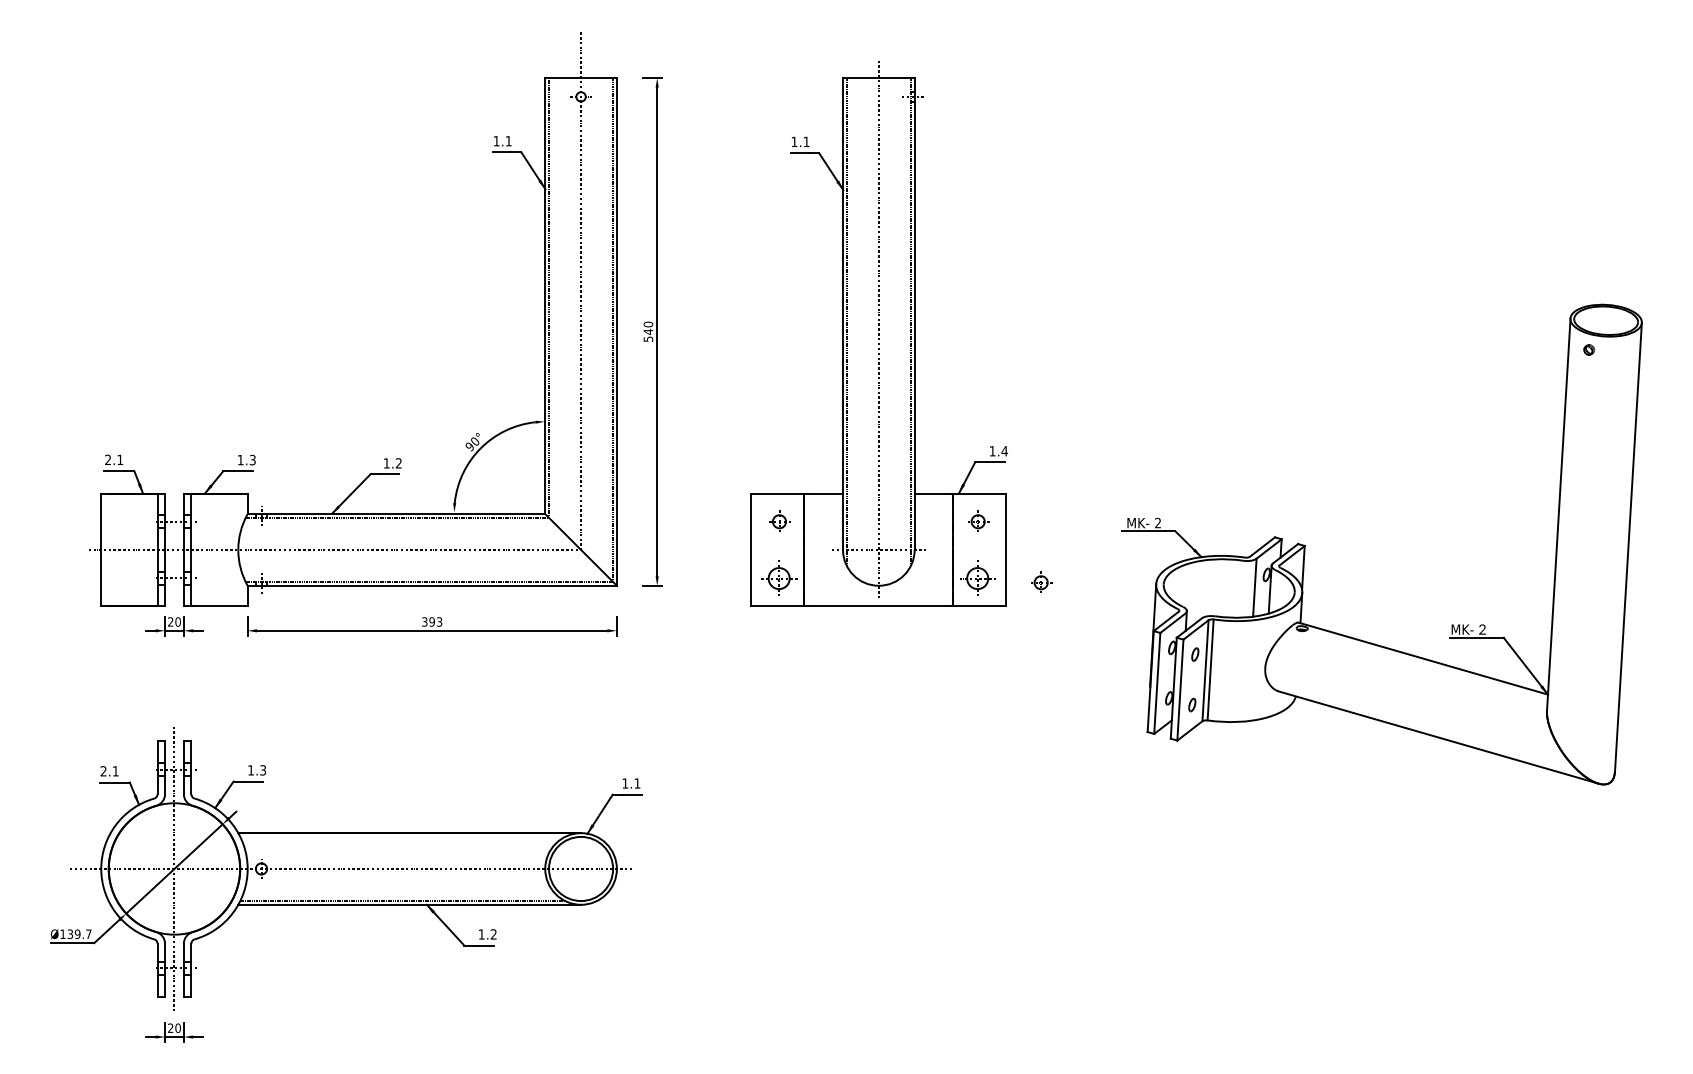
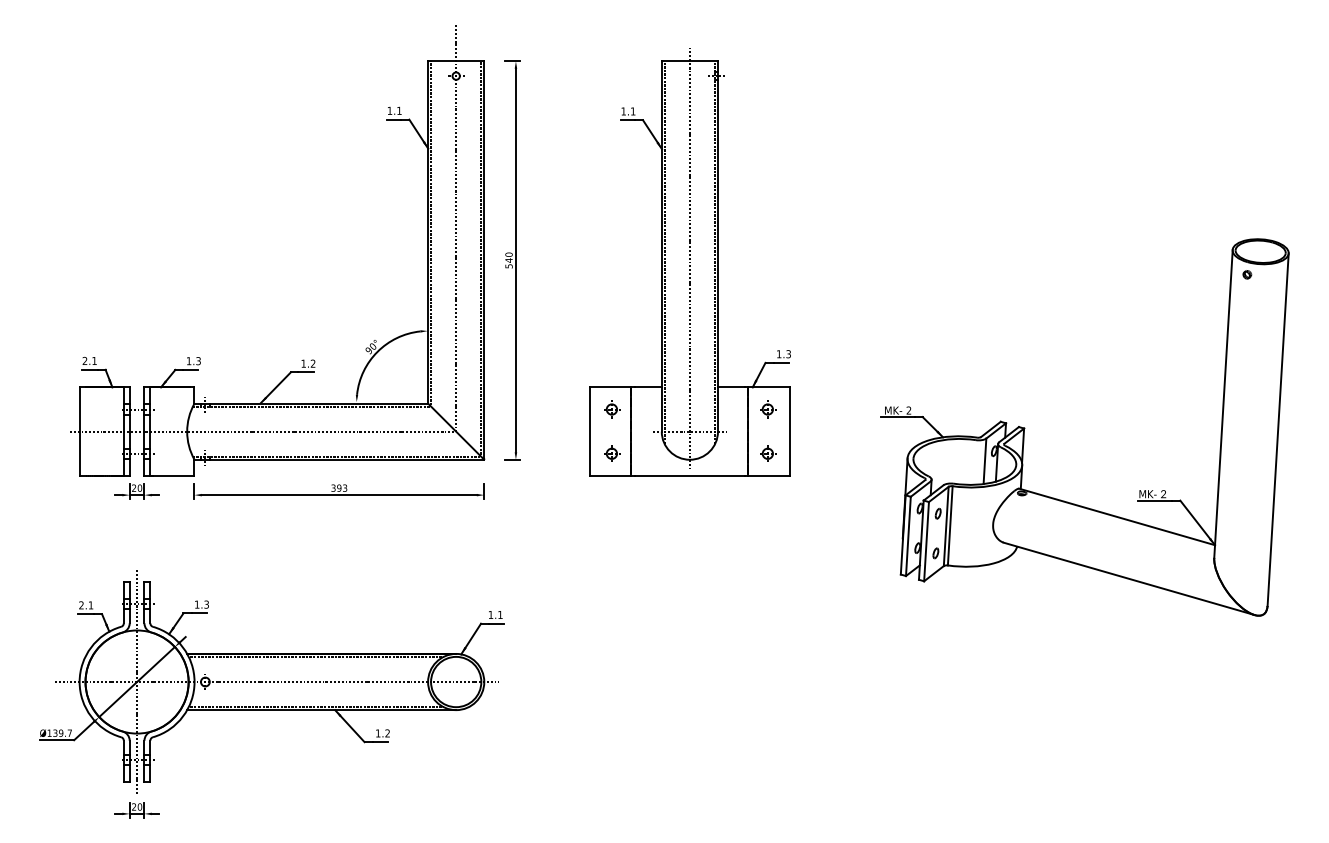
text: (1004, 451) -> (788, 354), 1.4 -> 1.3
part: (779, 577) -> (611, 453), size x0.62
part: (978, 577) -> (768, 453), size x0.62
part: (1041, 581) -> (817, 456), removed
line: (402, 837) -> (316, 657), added

